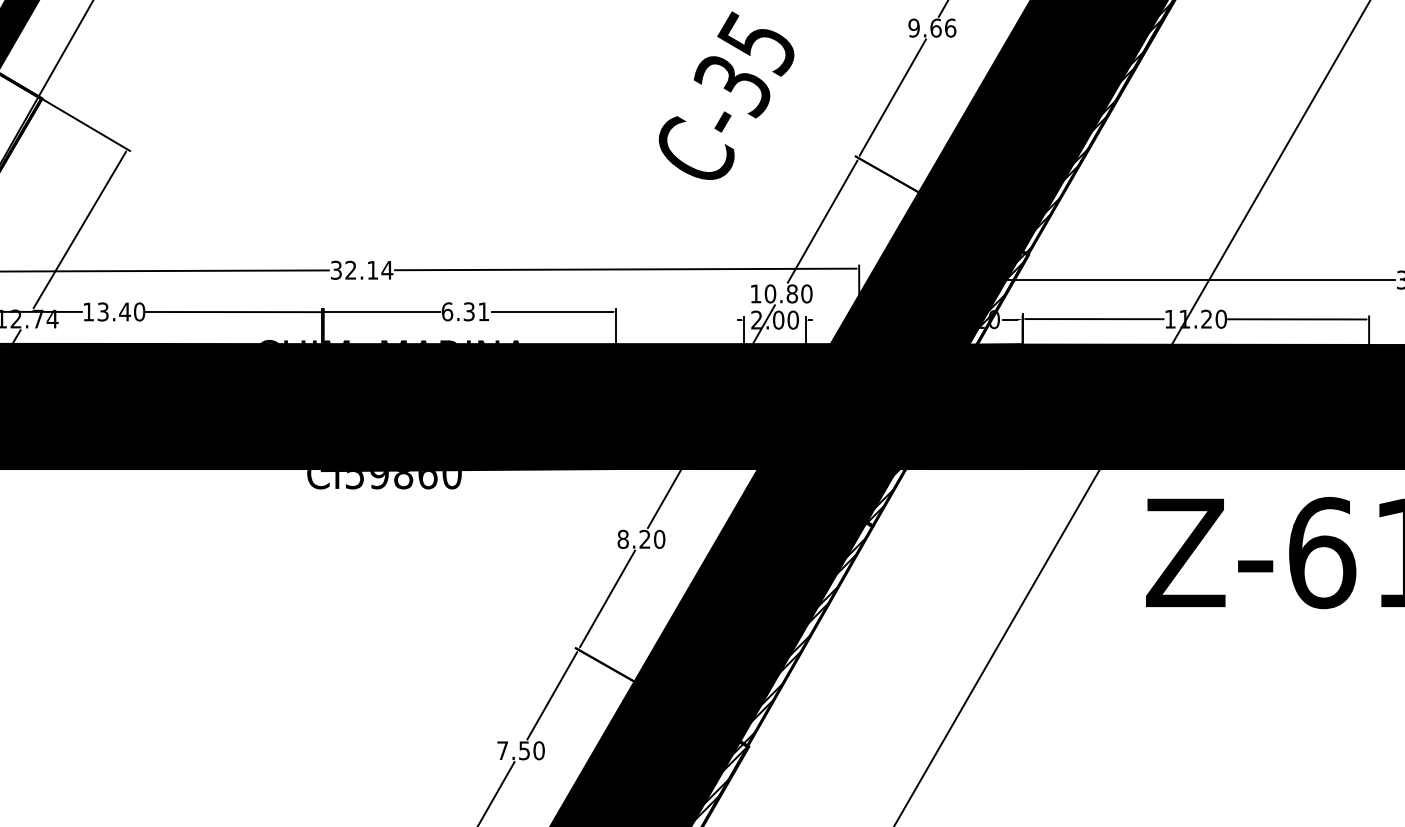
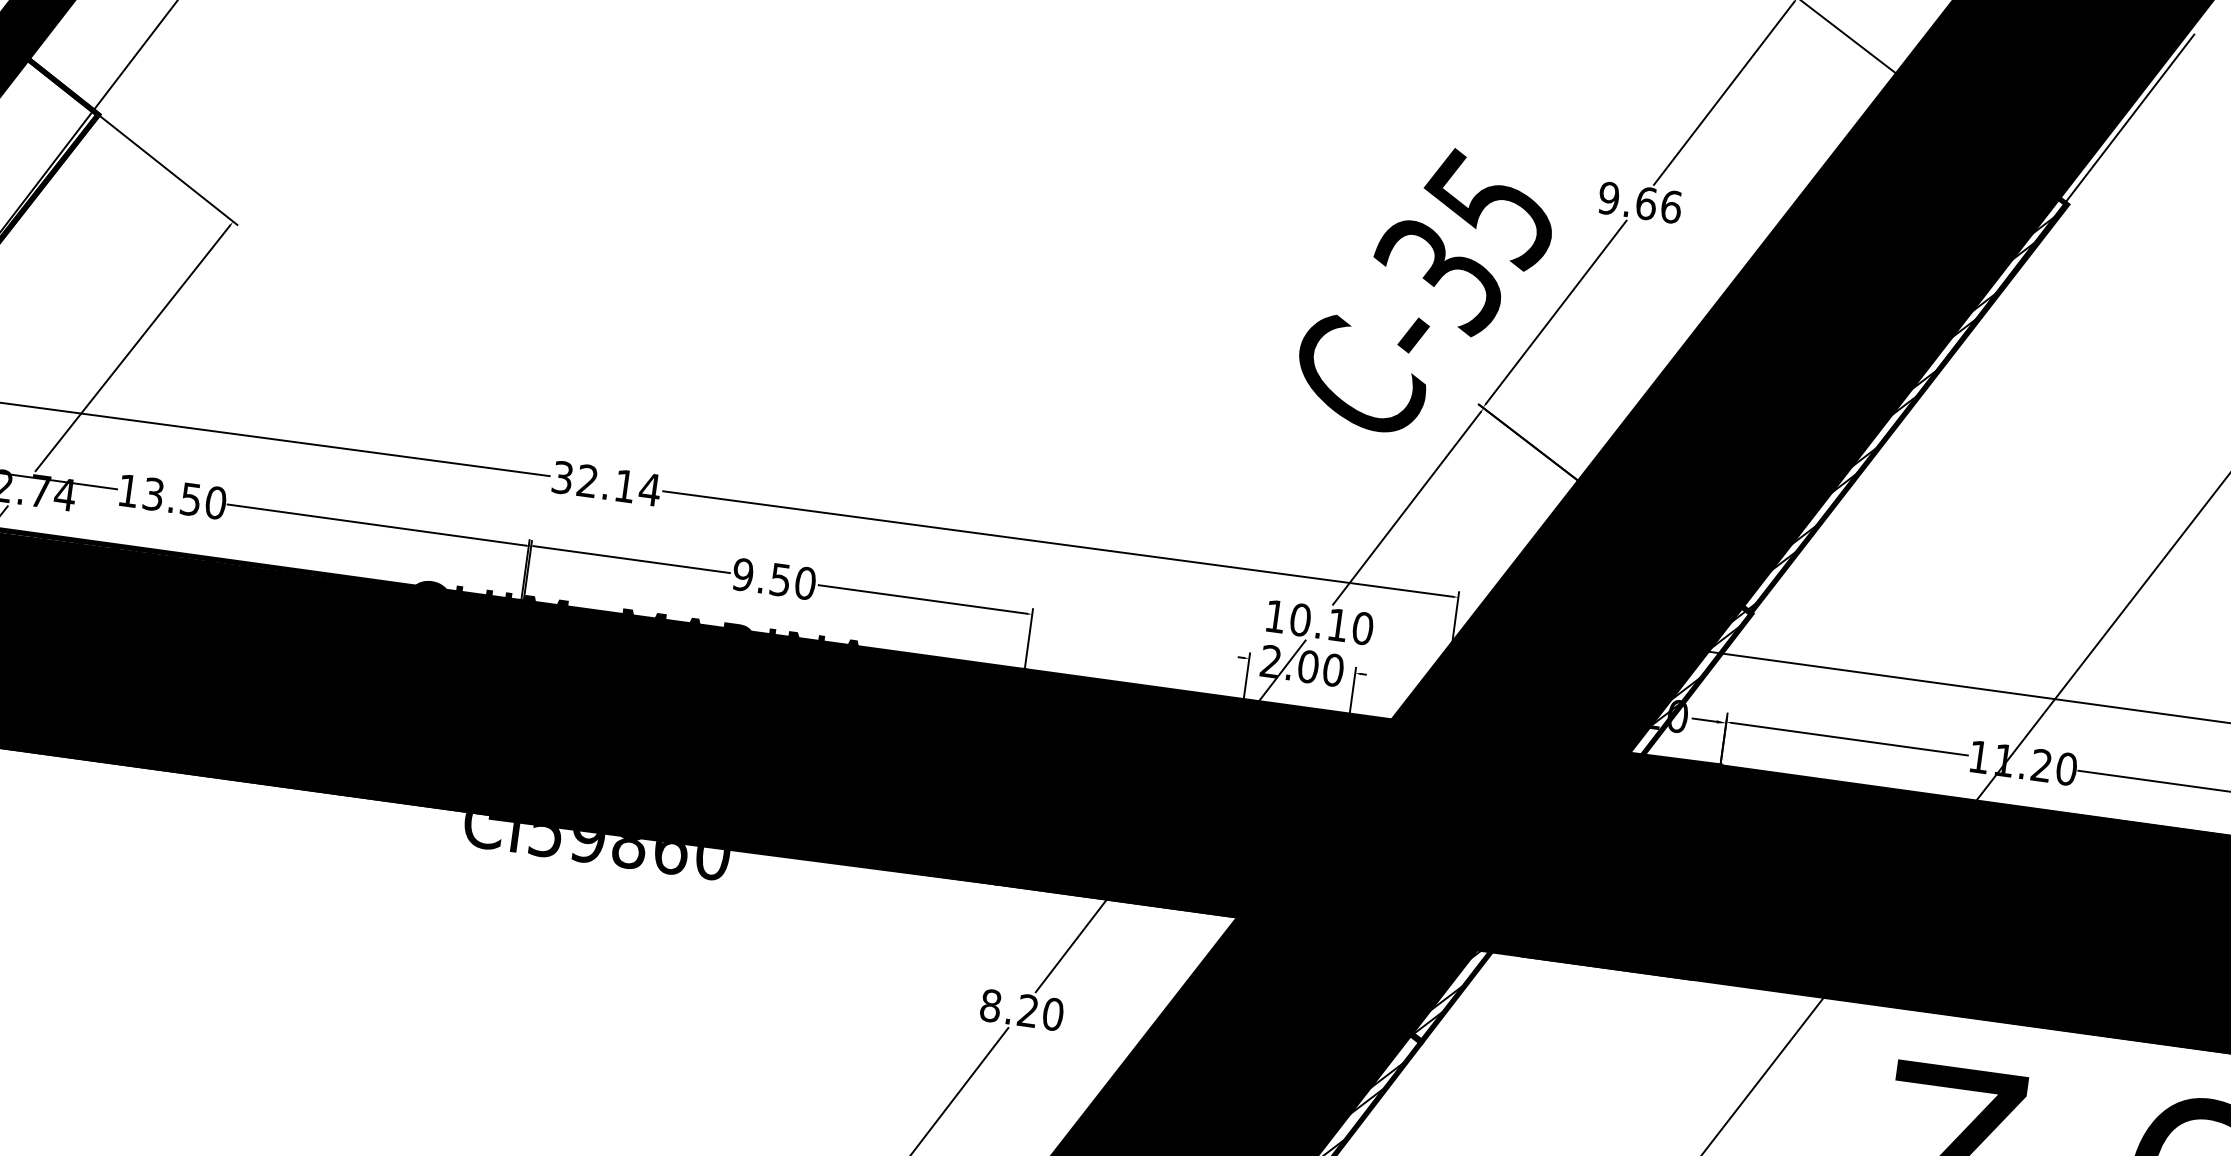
text: (726, 95) -> (1425, 290), moved
text: (791, 293) -> (1336, 624), 10.80 -> 10.10
text: (125, 311) -> (191, 498), 13.40 -> 13.50
text: (465, 311) -> (774, 578), 6.31 -> 9.50

